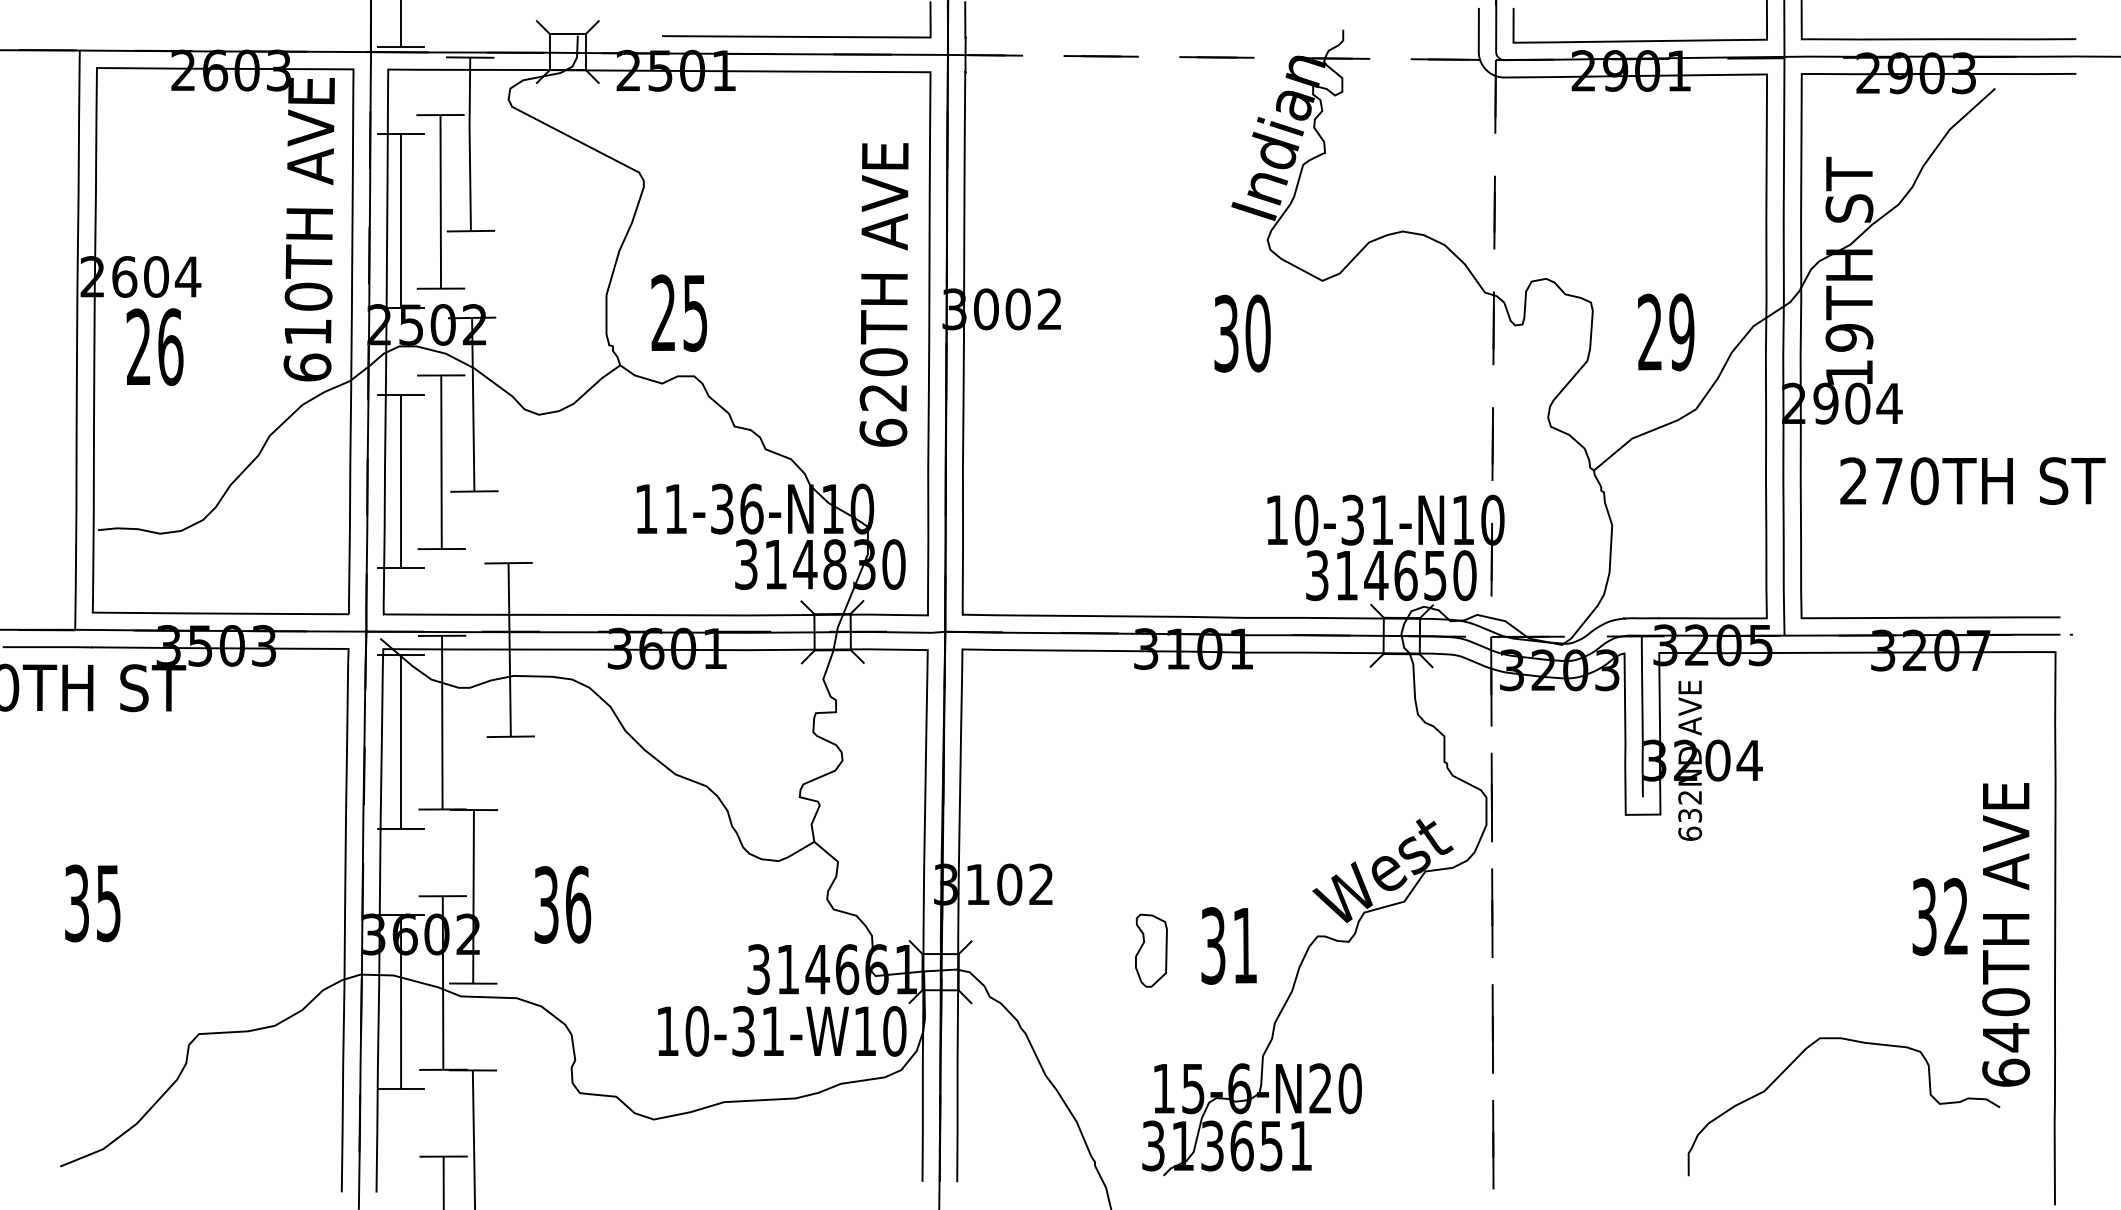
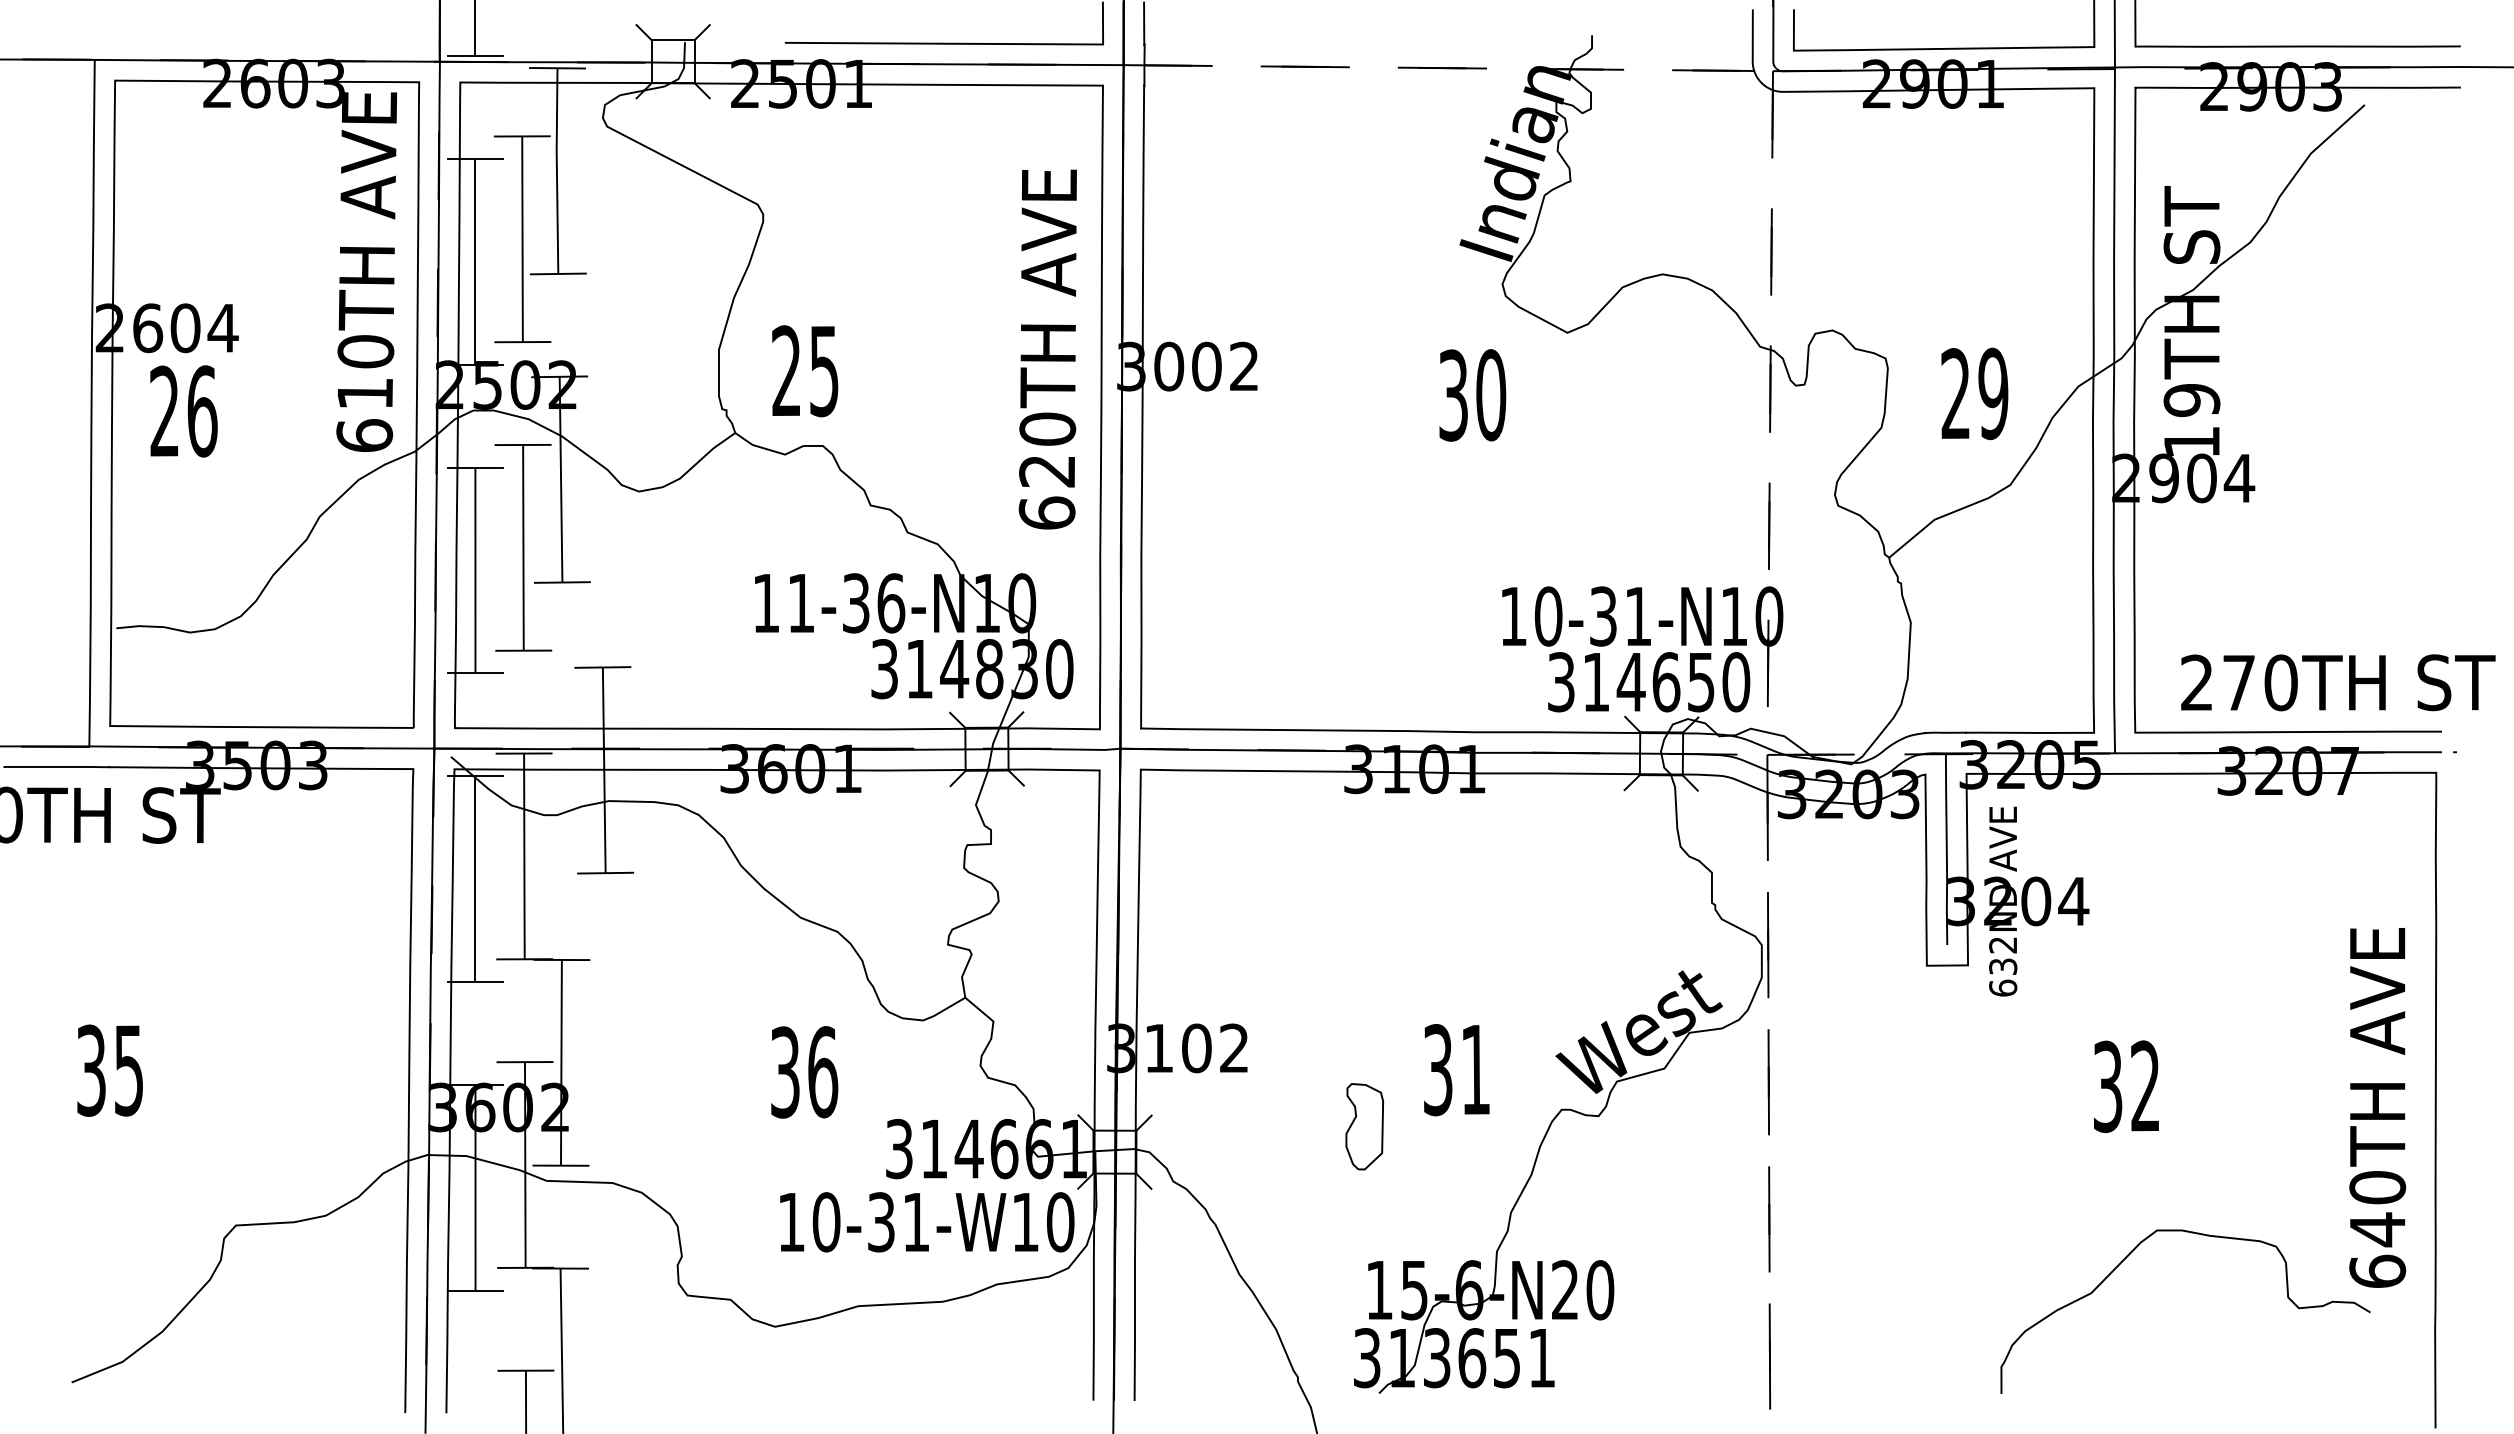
text: (1972, 481) -> (2337, 683), moved
text: (562, 904) -> (804, 1071), moved
text: (1939, 916) -> (2125, 1086), moved
text: (1228, 945) -> (1456, 1069), moved

